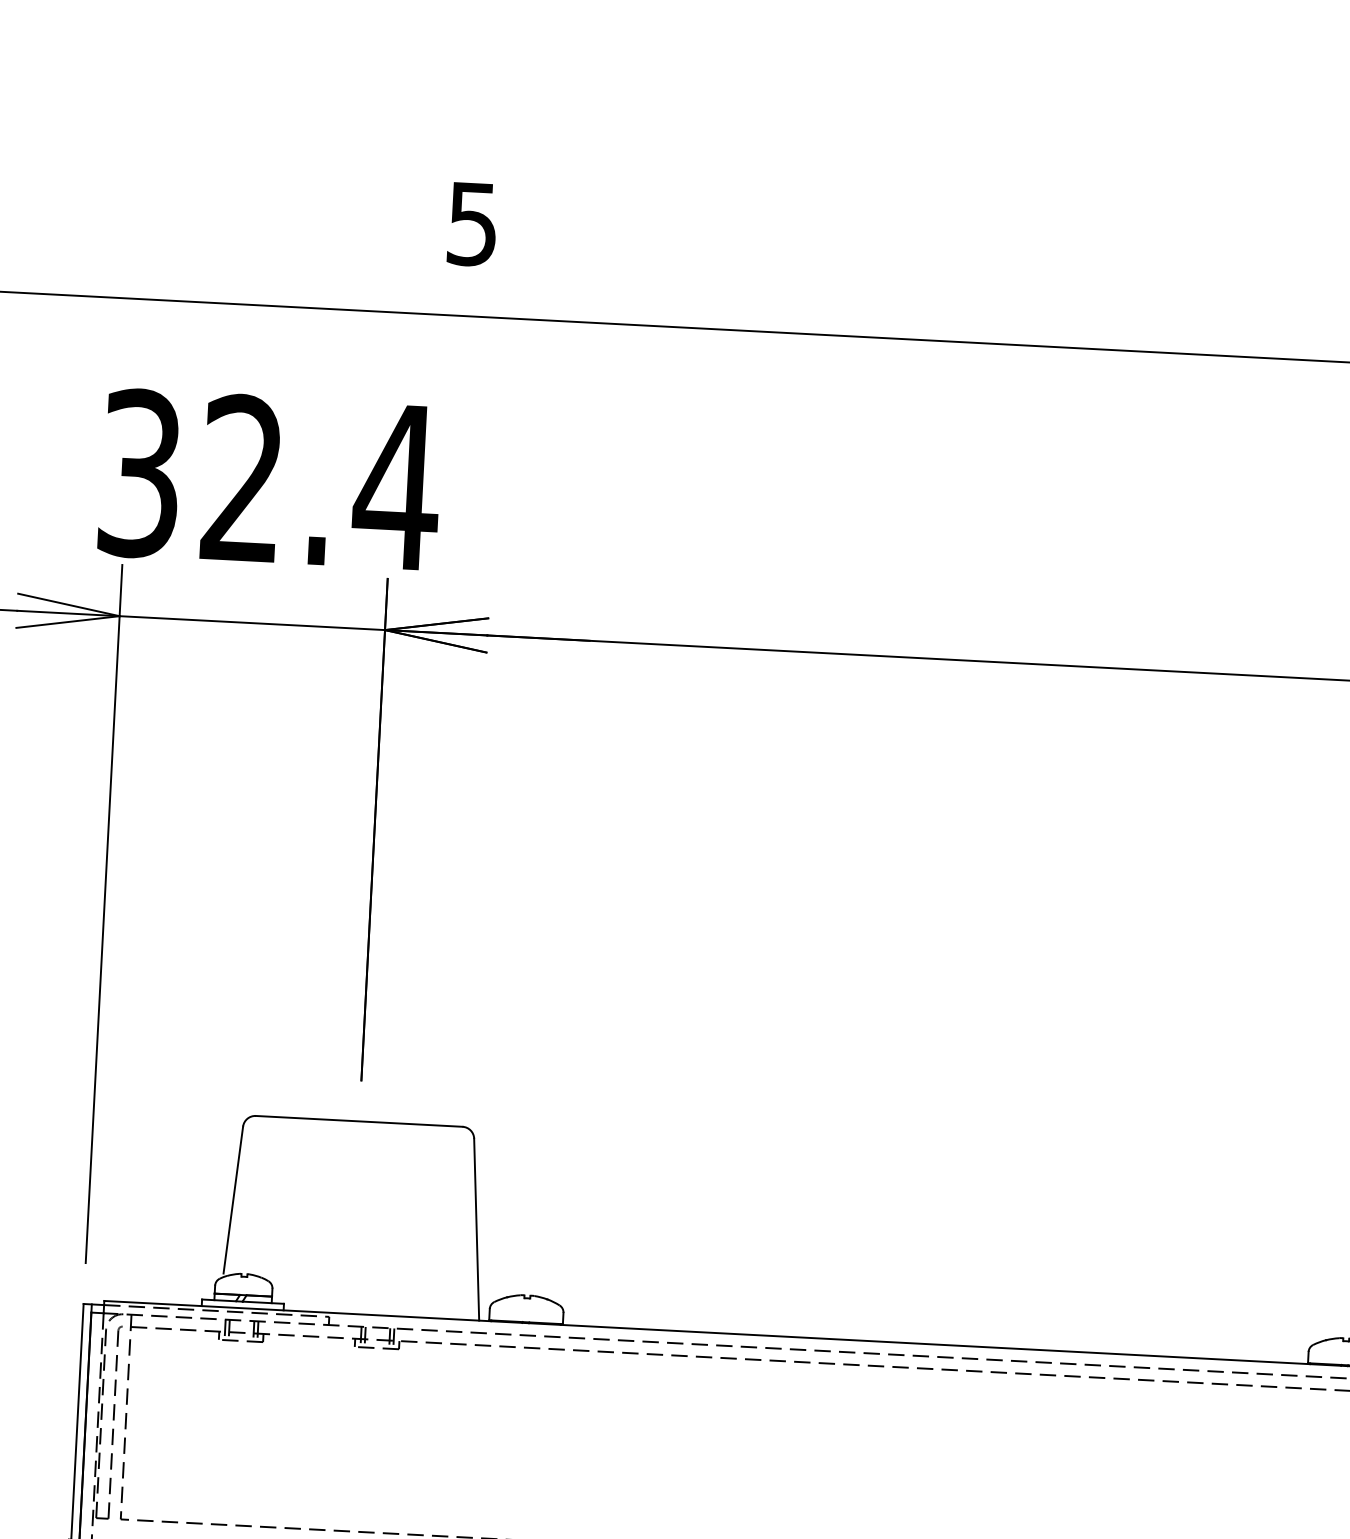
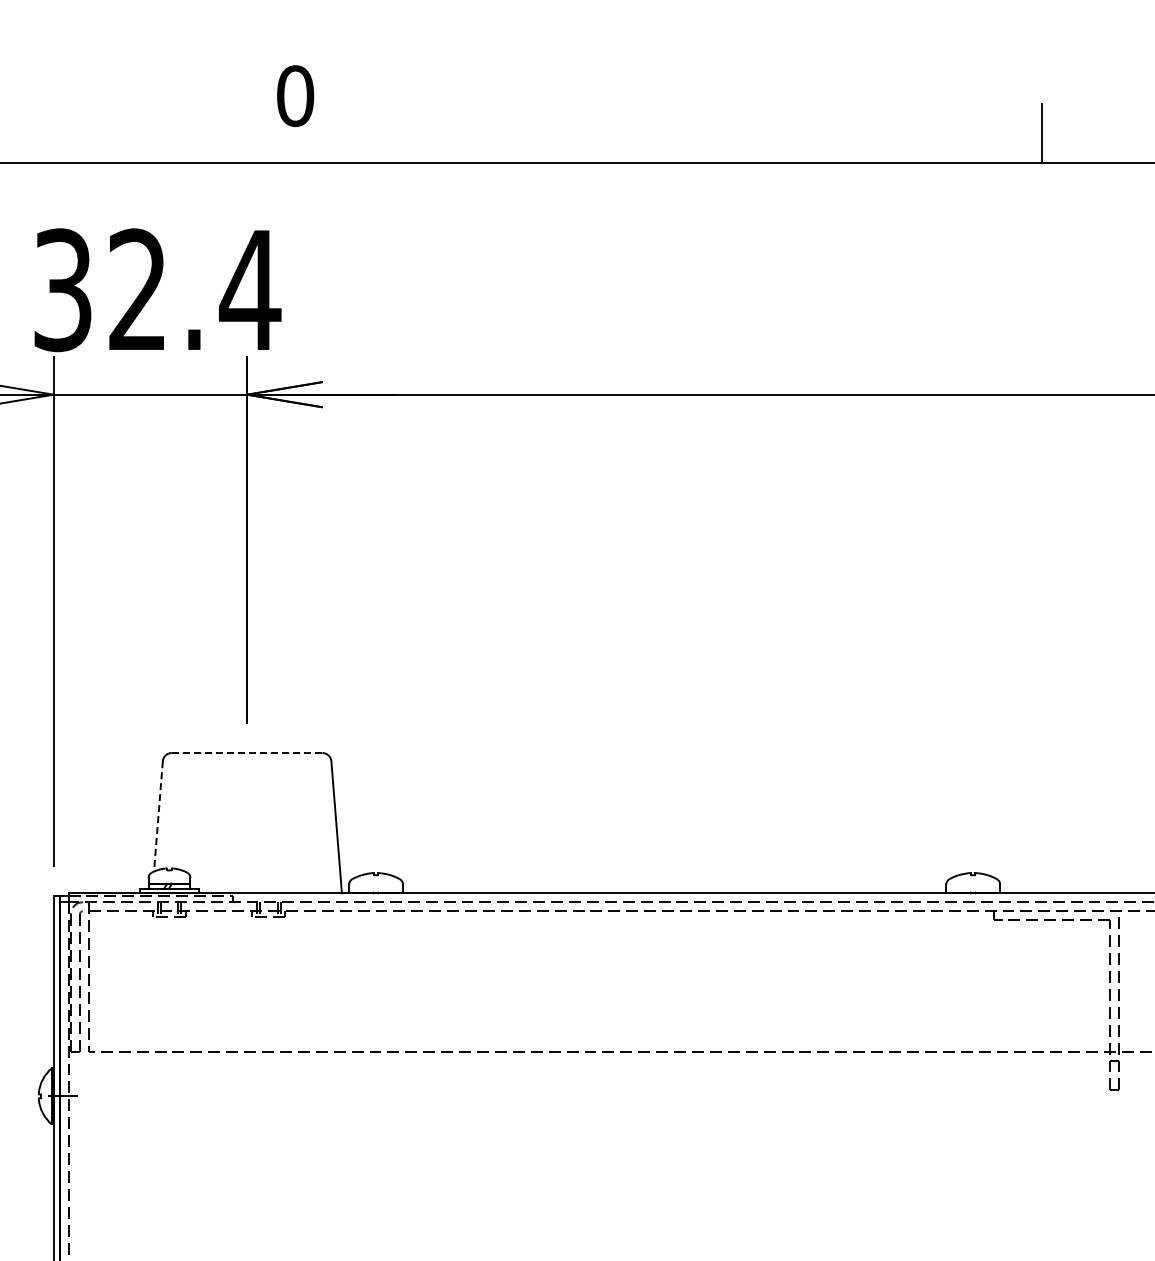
text: (472, 224) -> (295, 96), 5 -> 0
line: (358, 1120) -> (246, 752), solid -> dashed
line: (233, 1200) -> (158, 815), solid -> dashed

